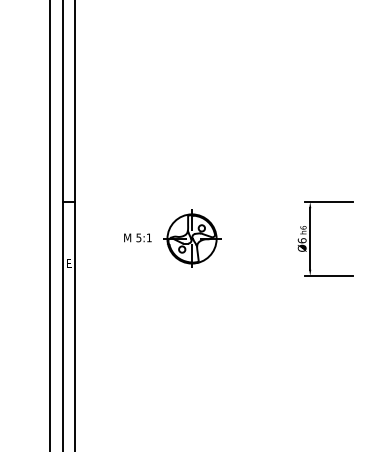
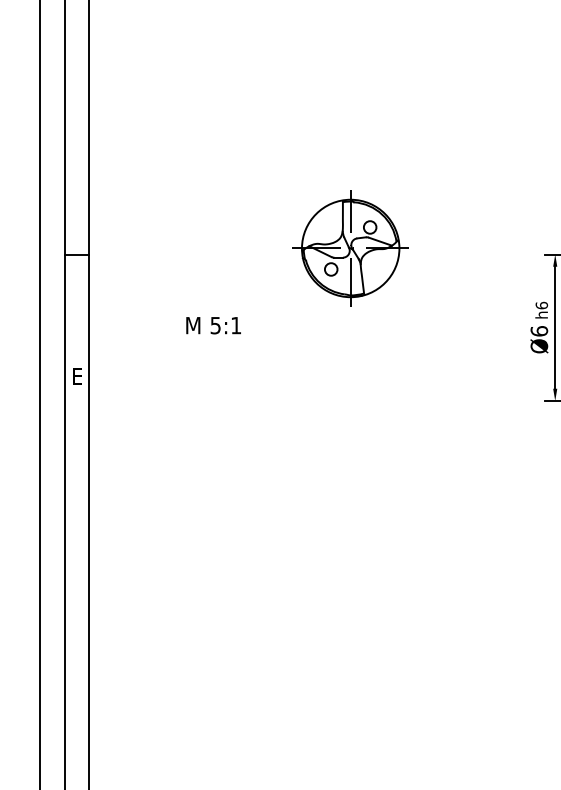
part: (192, 238) -> (351, 247), moved

